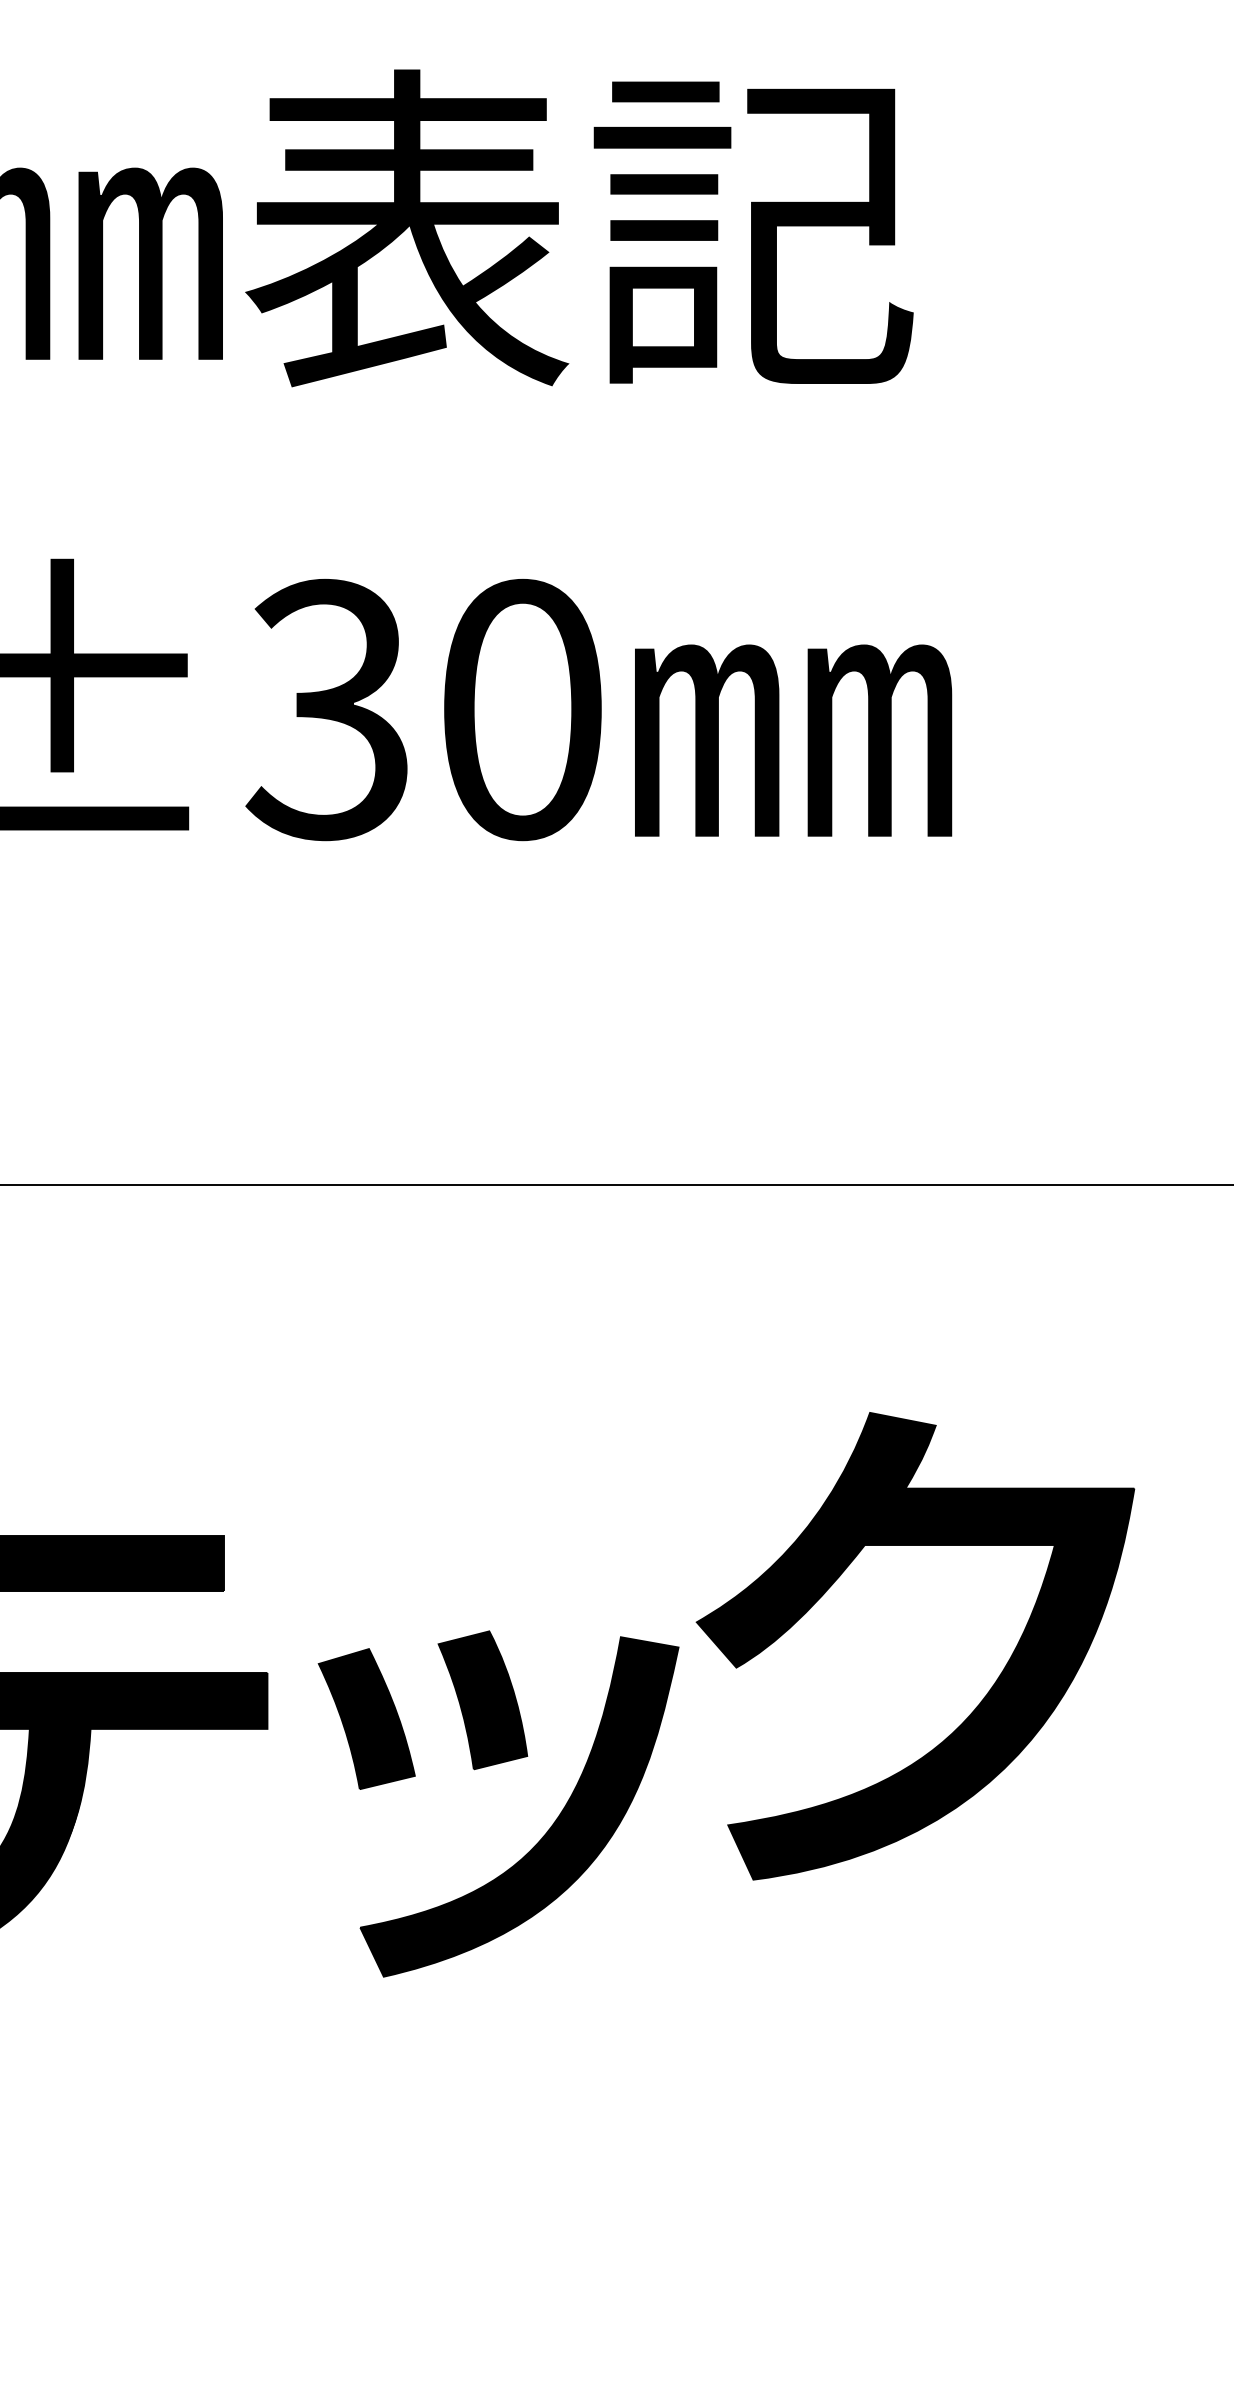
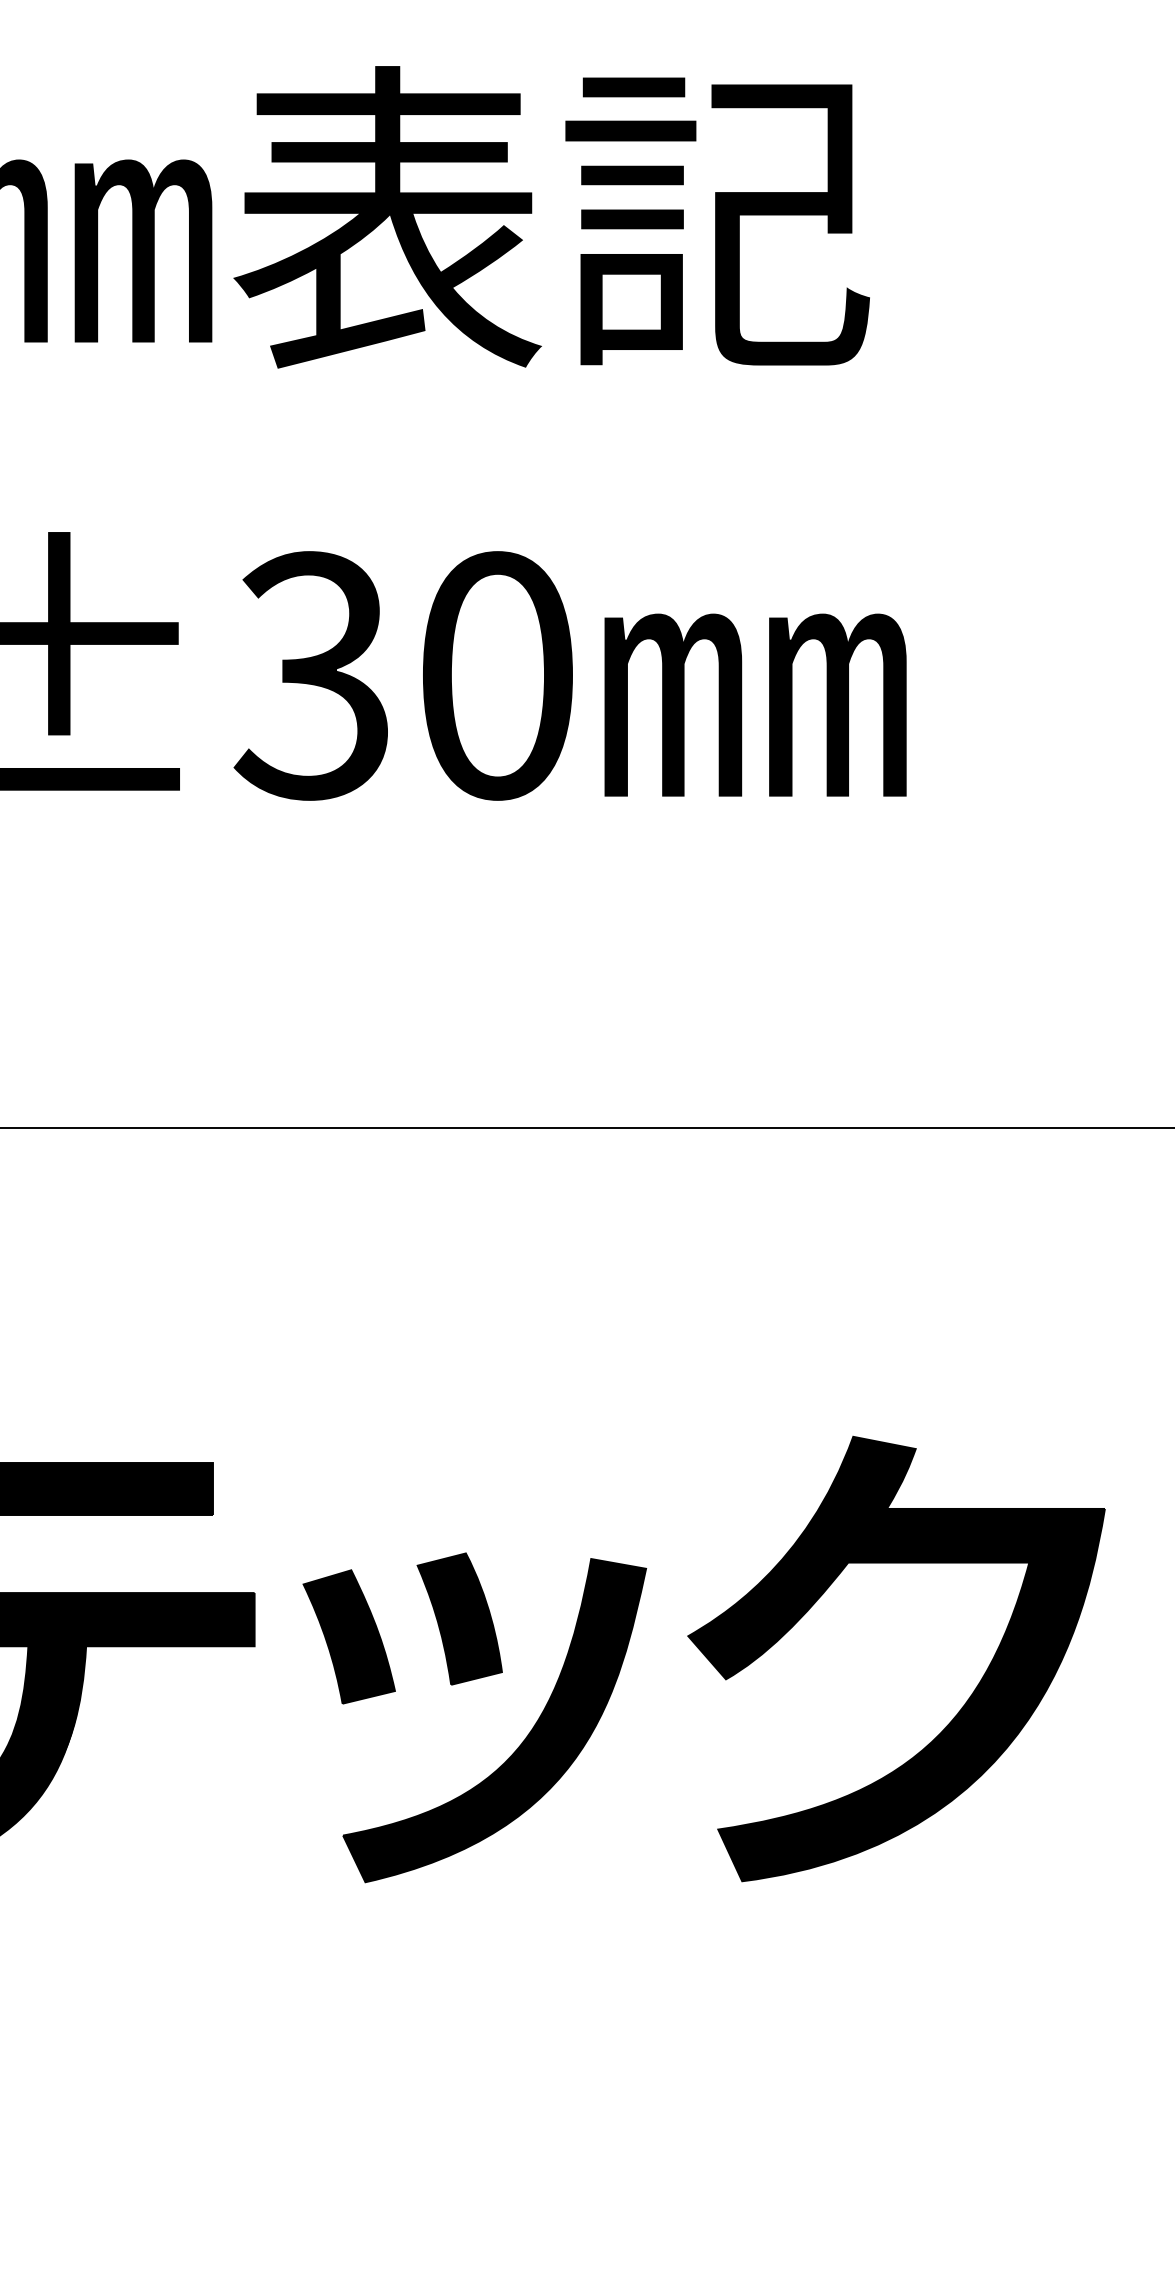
part: (983, 1697) -> (961, 1707), moved

